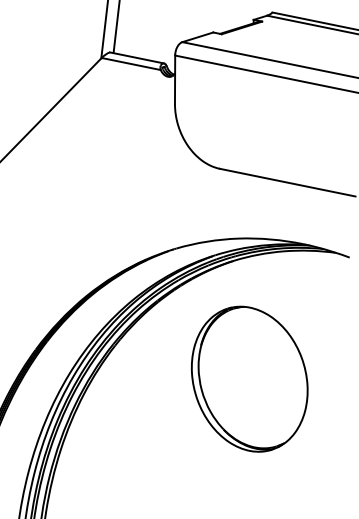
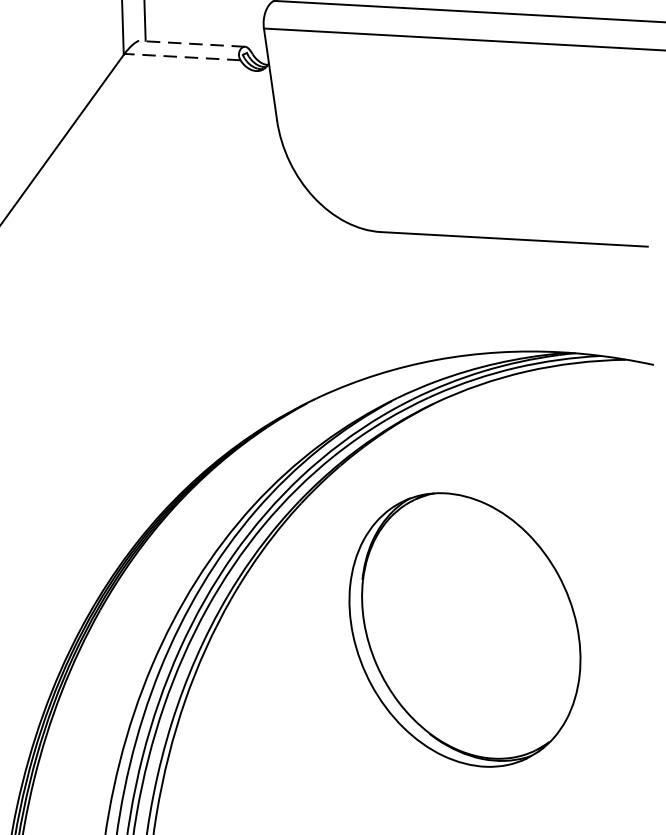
line: (137, 57) -> (192, 42), solid -> dashed
line: (130, 63) -> (180, 56), solid -> dashed
part: (249, 378) -> (464, 628), moved

